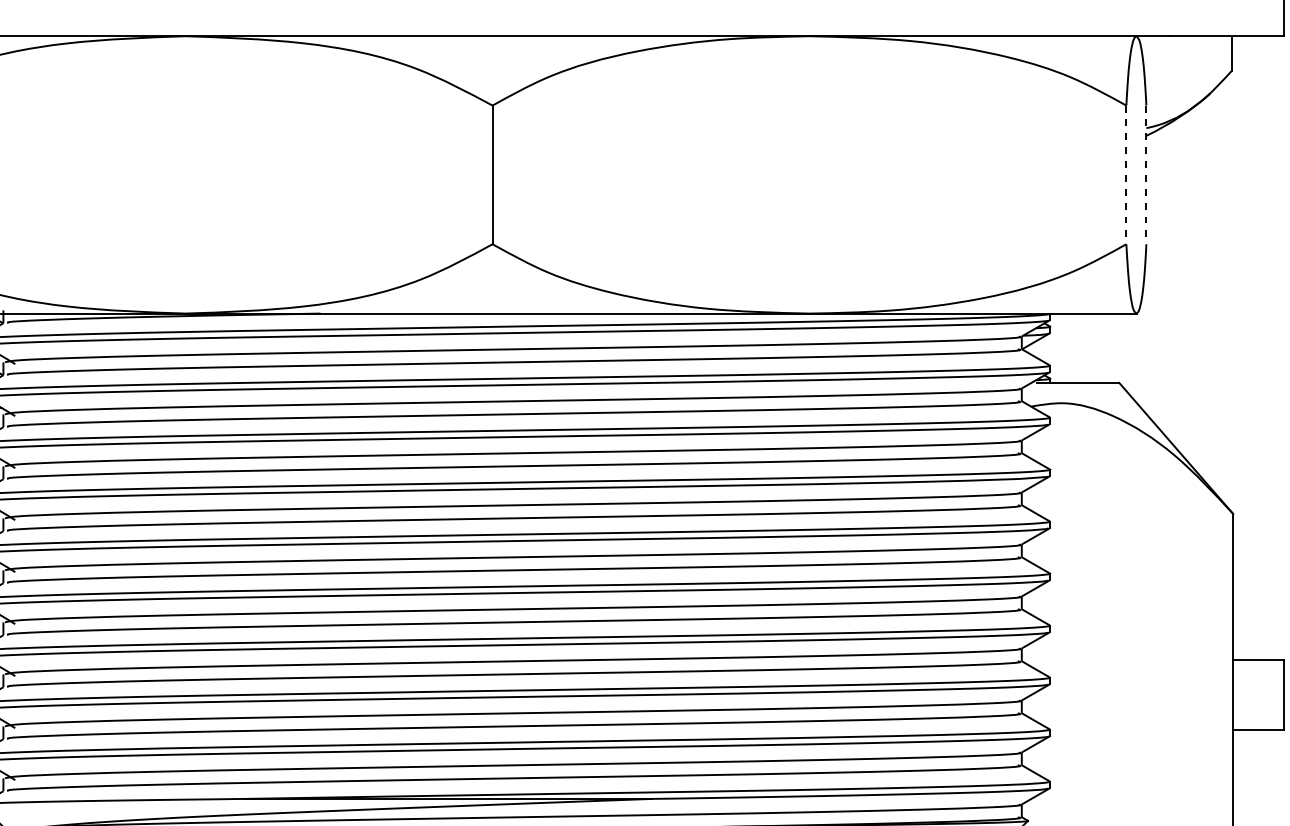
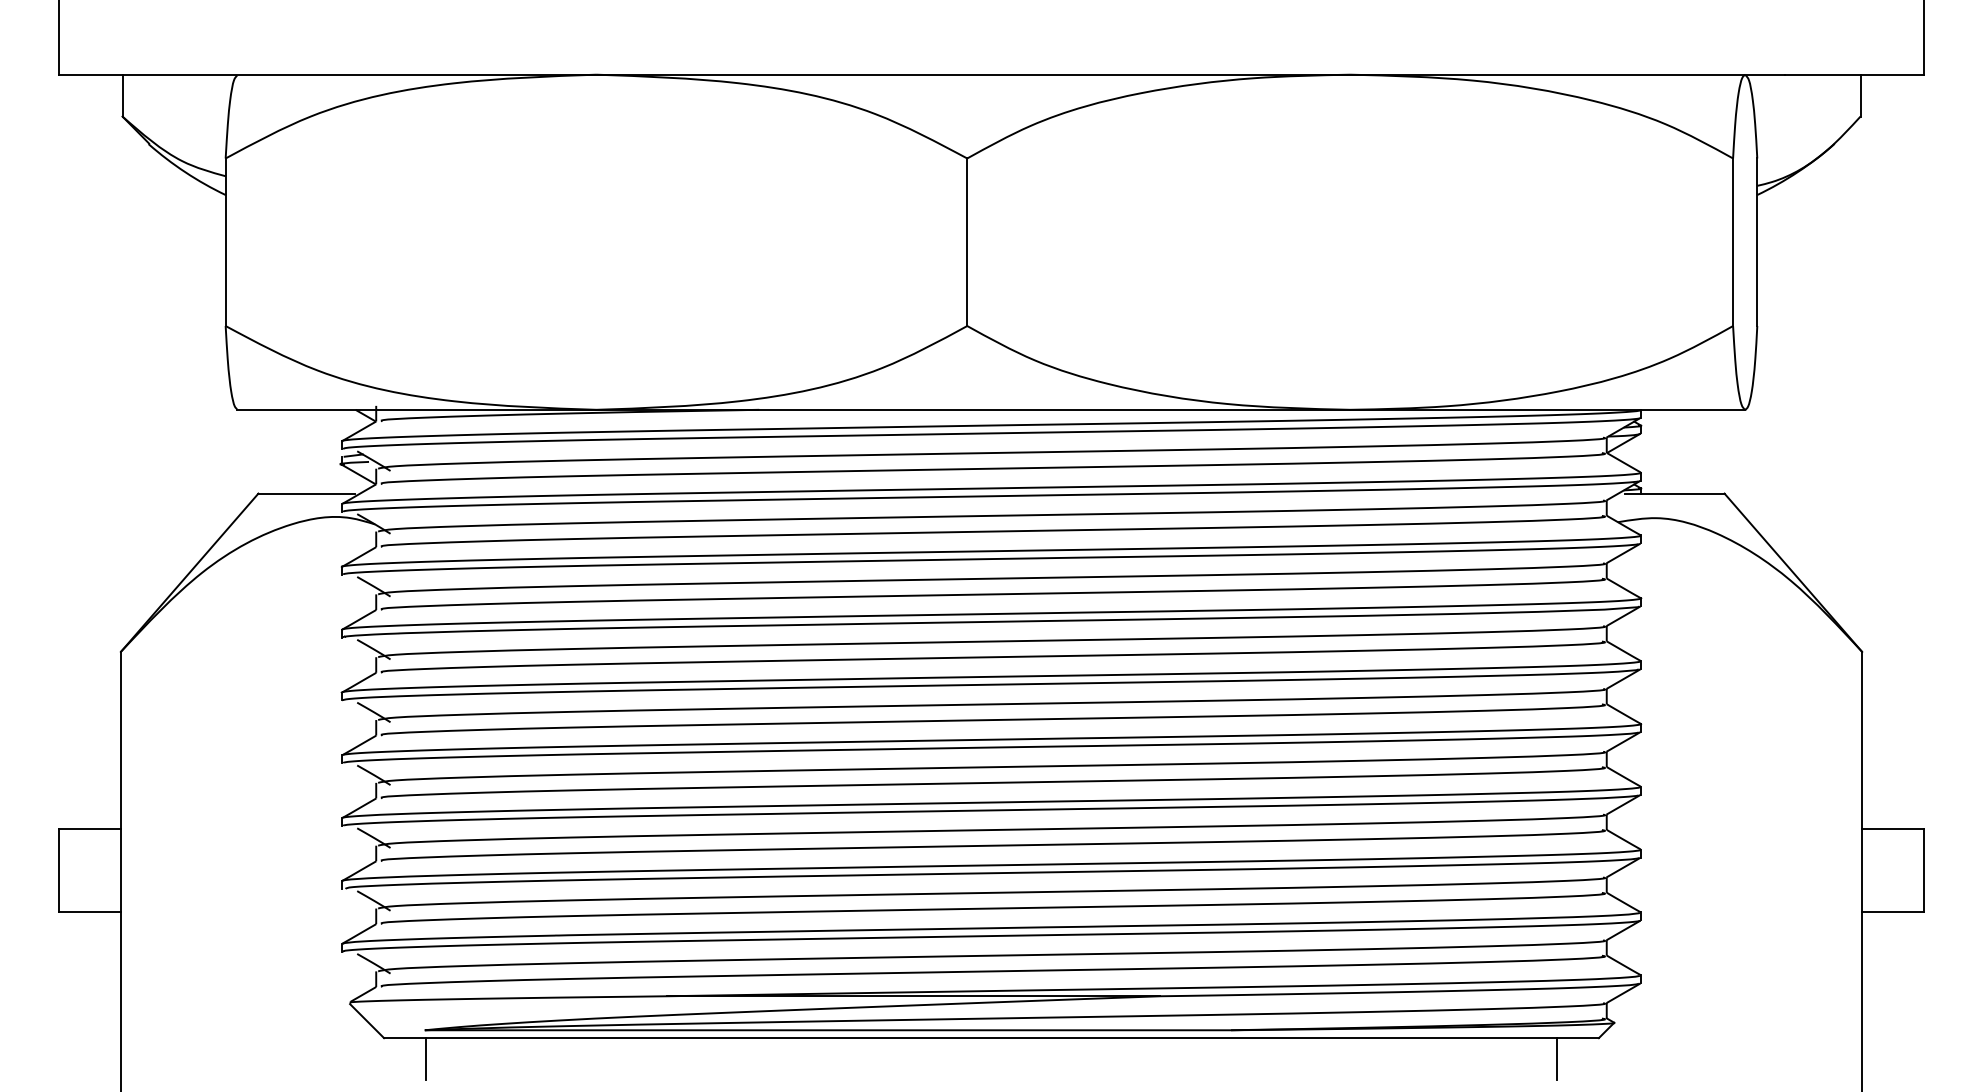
line: (1126, 175) -> (1733, 242), dashed -> solid
line: (1146, 175) -> (1757, 242), dashed -> solid

